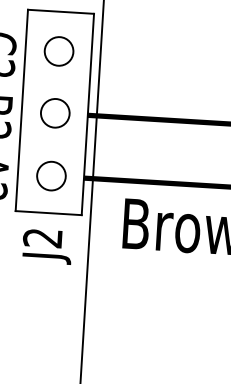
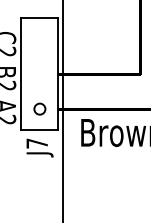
circle: (58, 51) -> (39, 40), removed
circle: (54, 113) -> (39, 74), removed
circle: (50, 174) -> (39, 108), size x0.7
text: (41, 237) -> (36, 143), J2 -> J7

